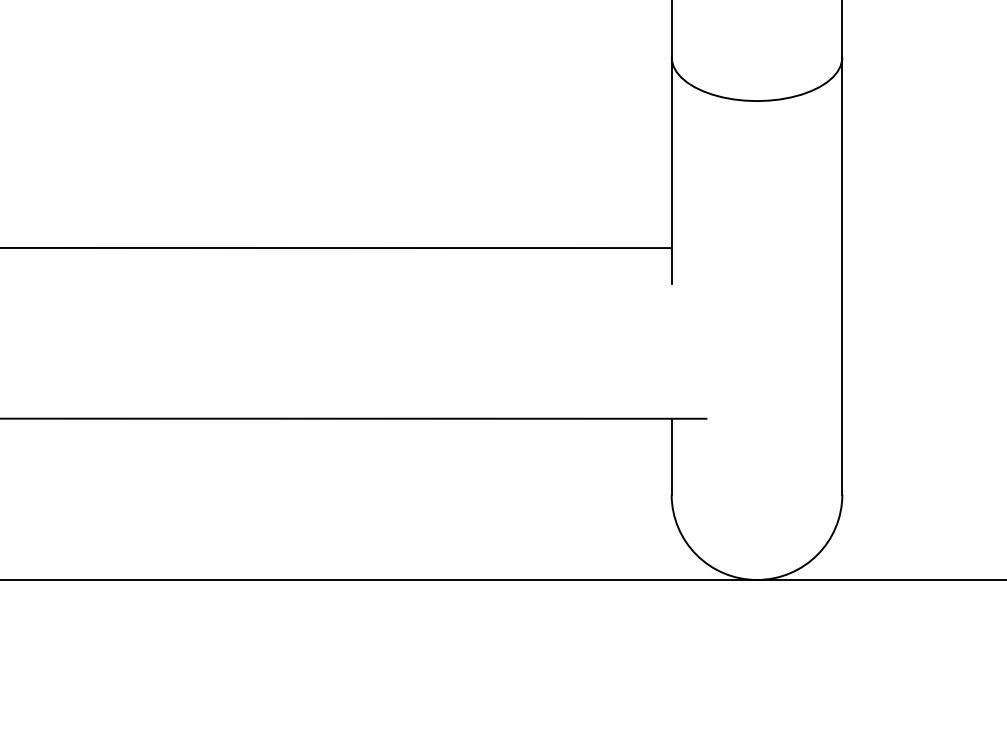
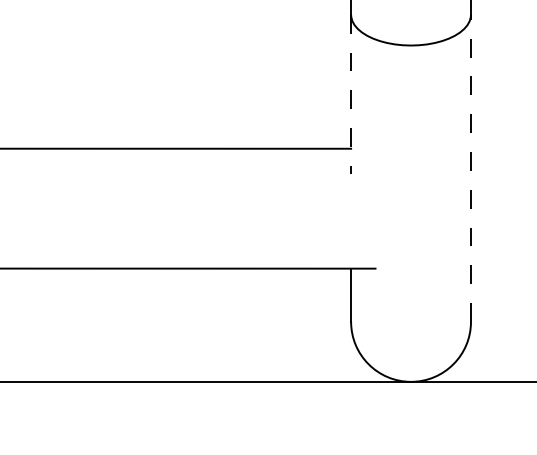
line: (671, 171) -> (350, 94), solid -> dashed
line: (842, 276) -> (471, 168), solid -> dashed

